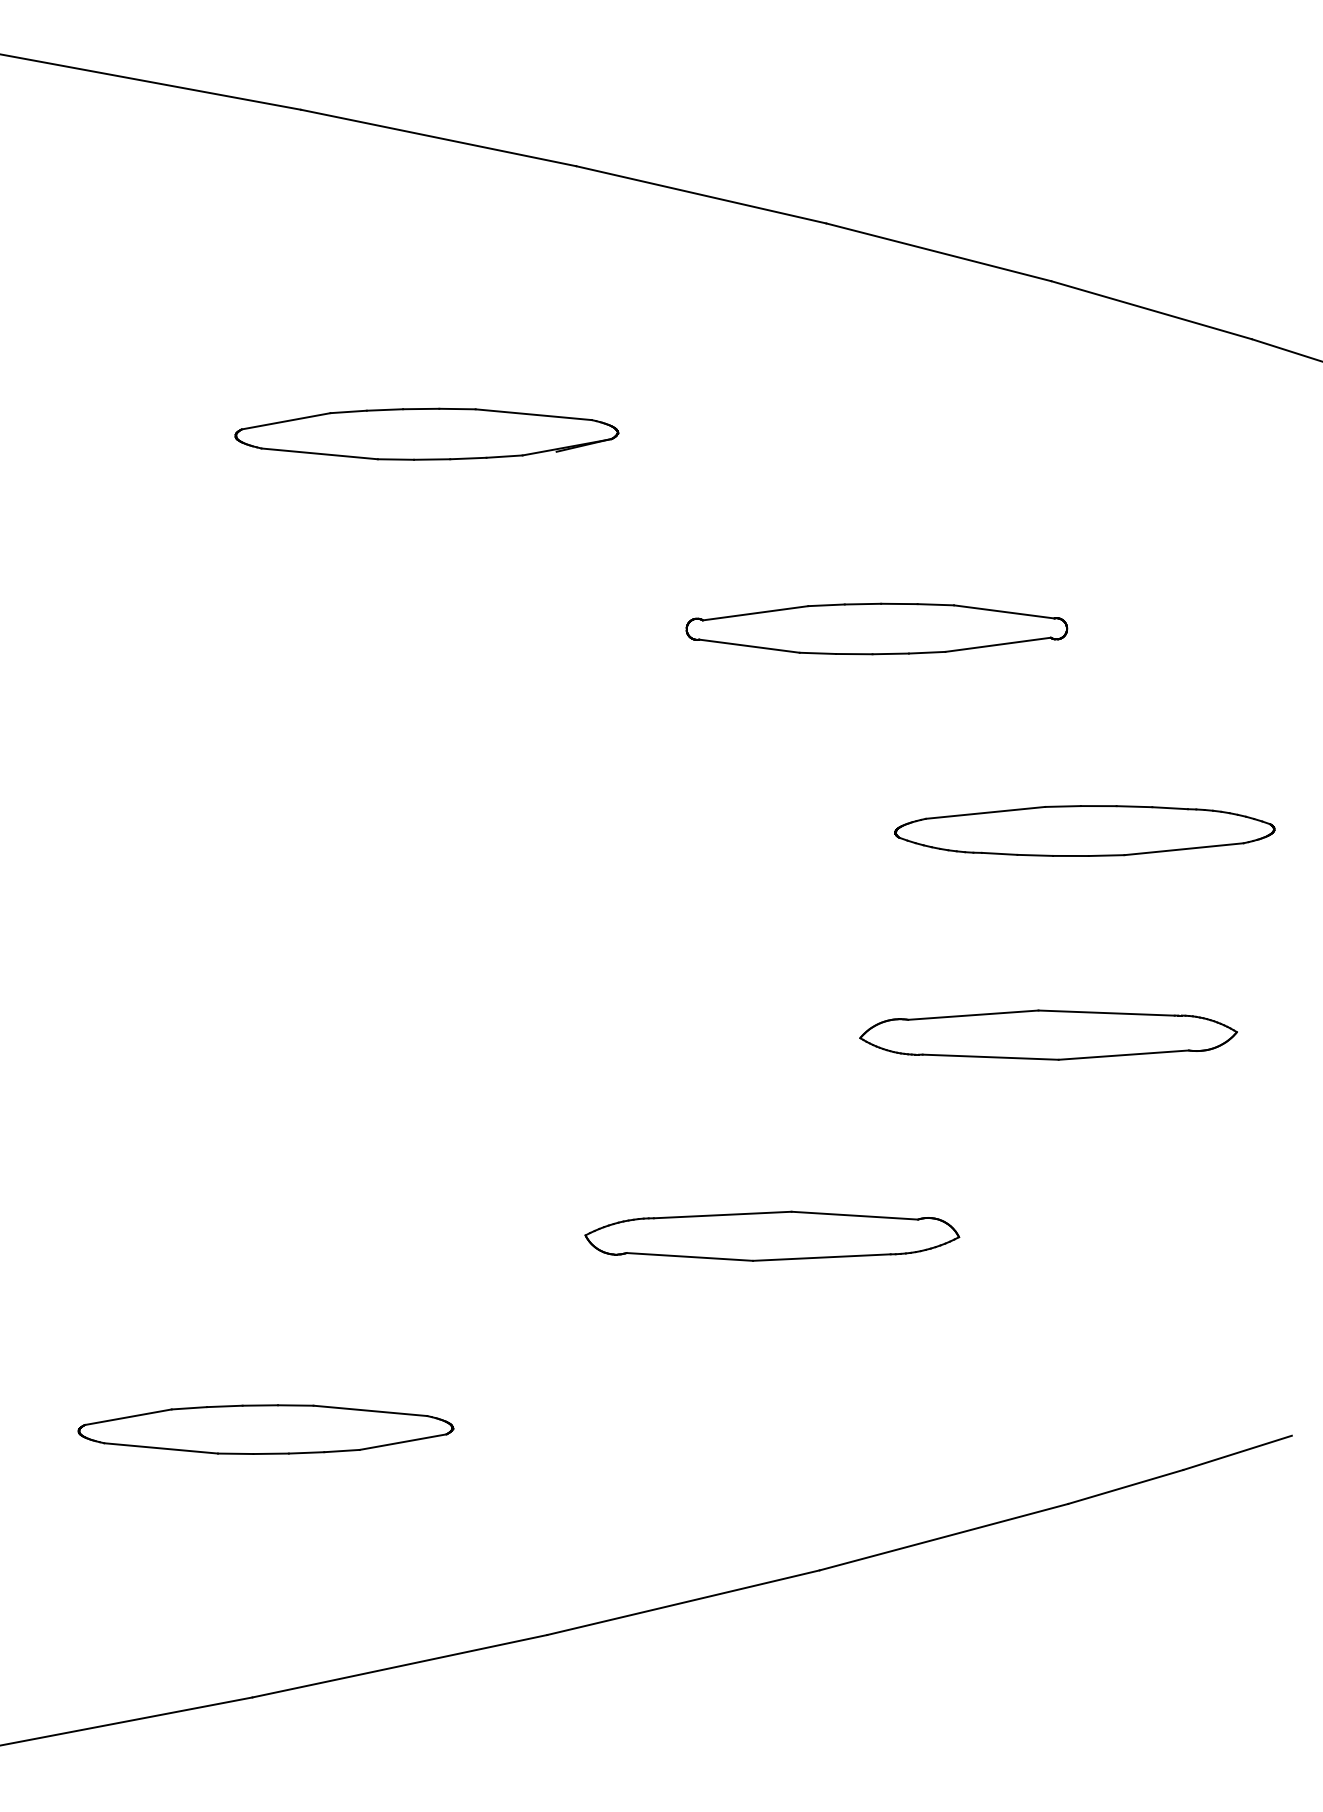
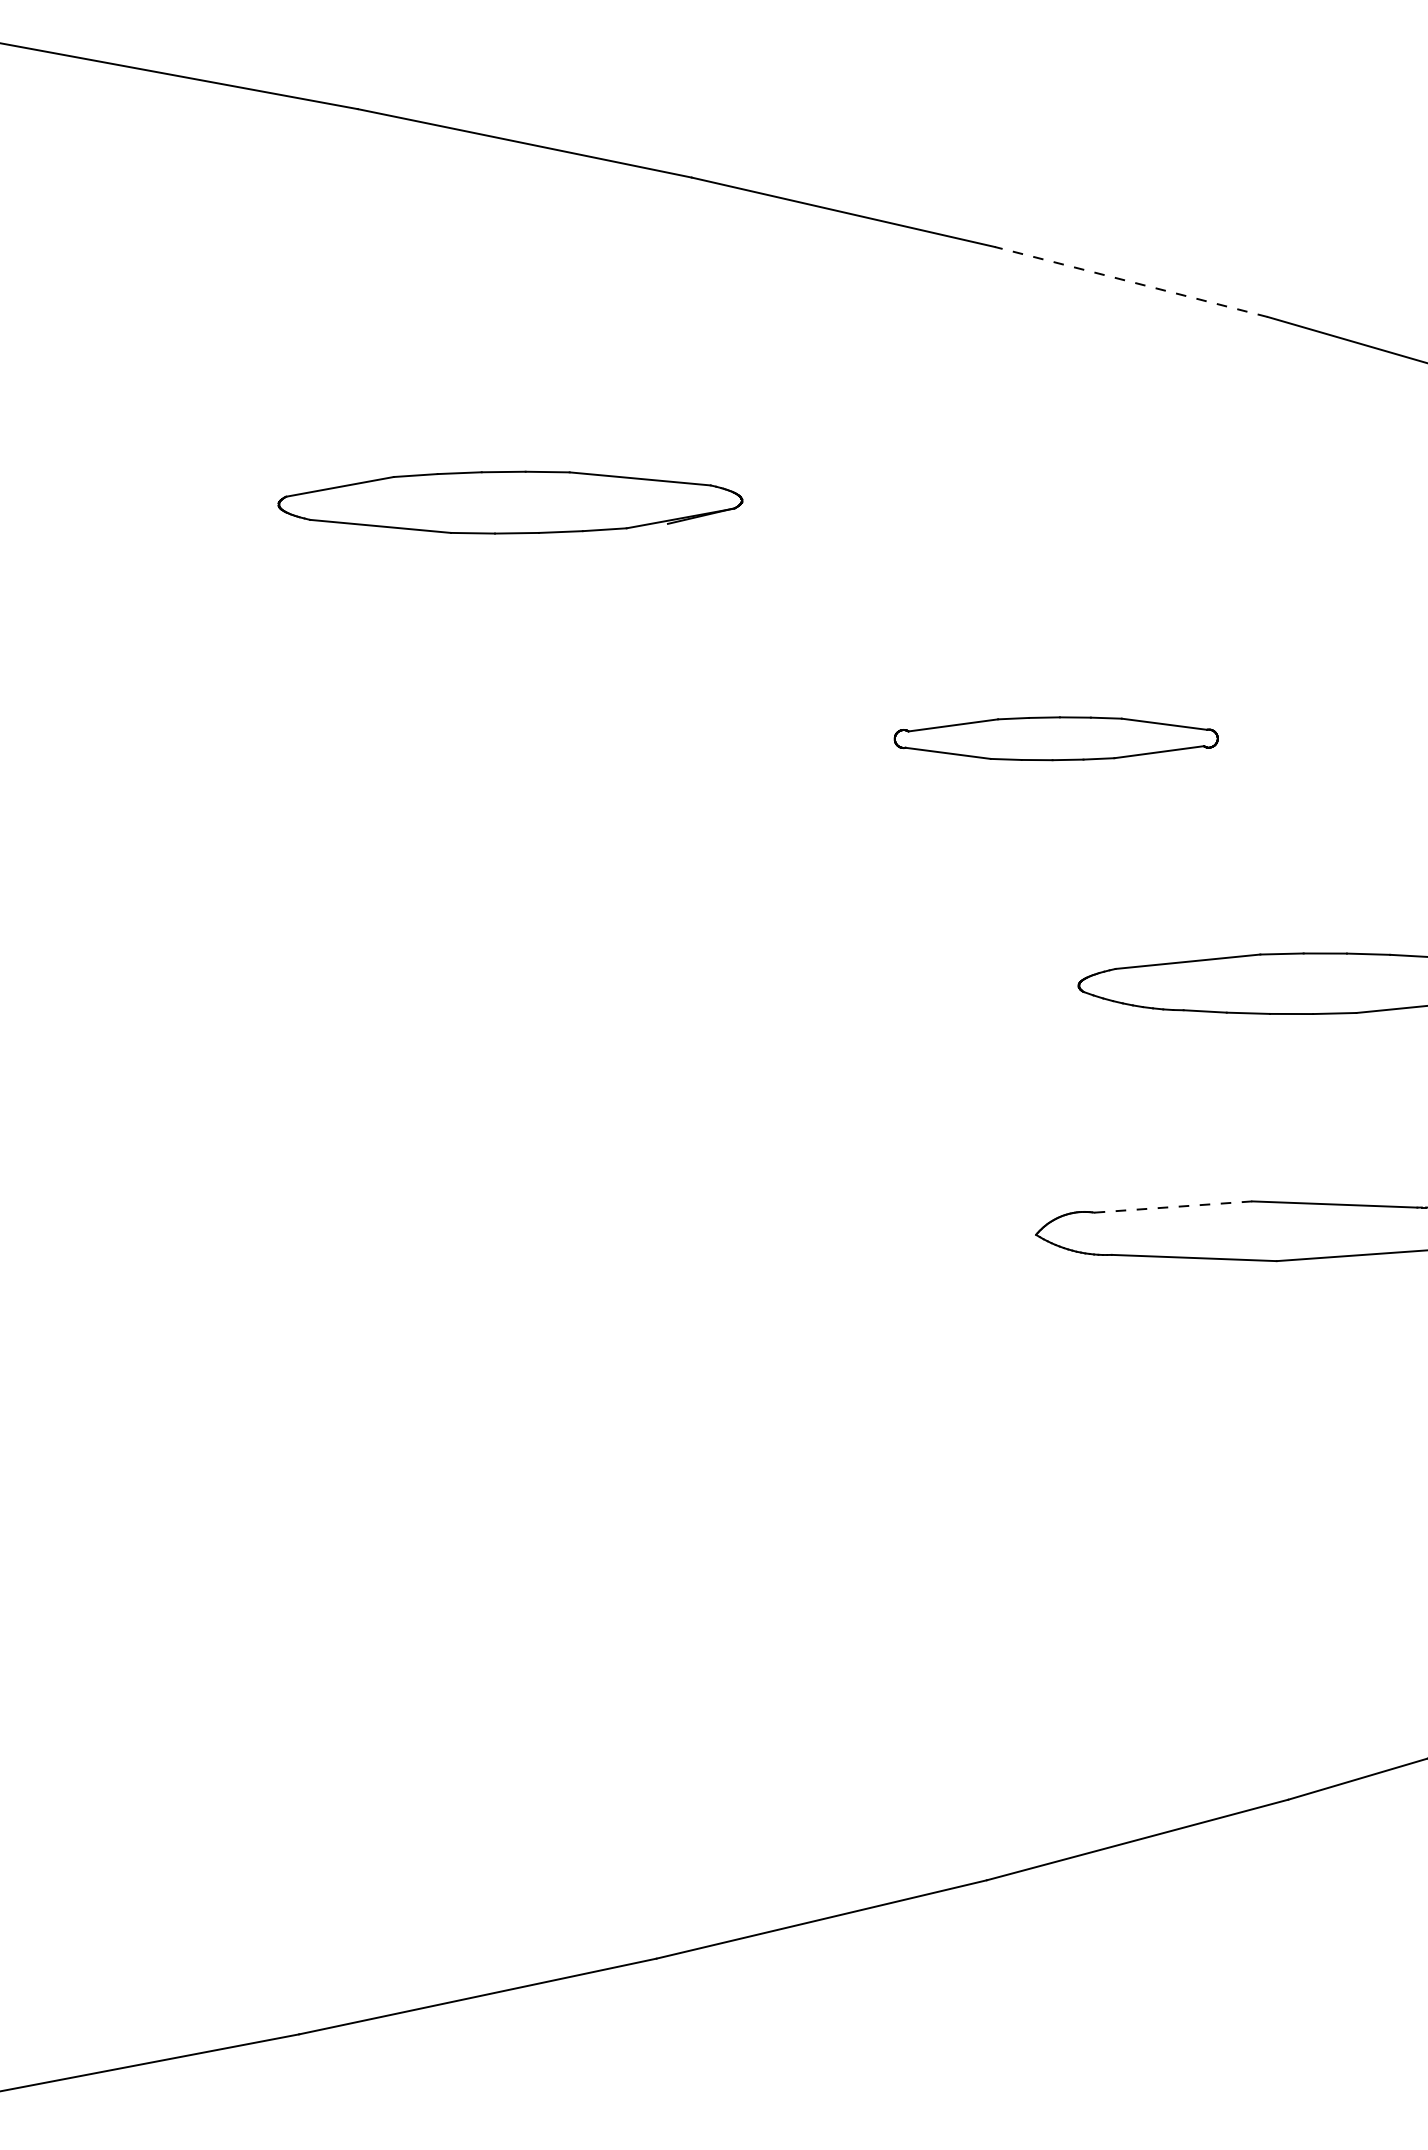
line: (938, 252) -> (1130, 282), solid -> dashed
part: (876, 628) -> (1055, 738), size x0.7
line: (972, 1015) -> (1172, 1207), solid -> dashed
part: (772, 1235) -> (929, 1474), removed
part: (265, 1429) -> (314, 1709), removed

